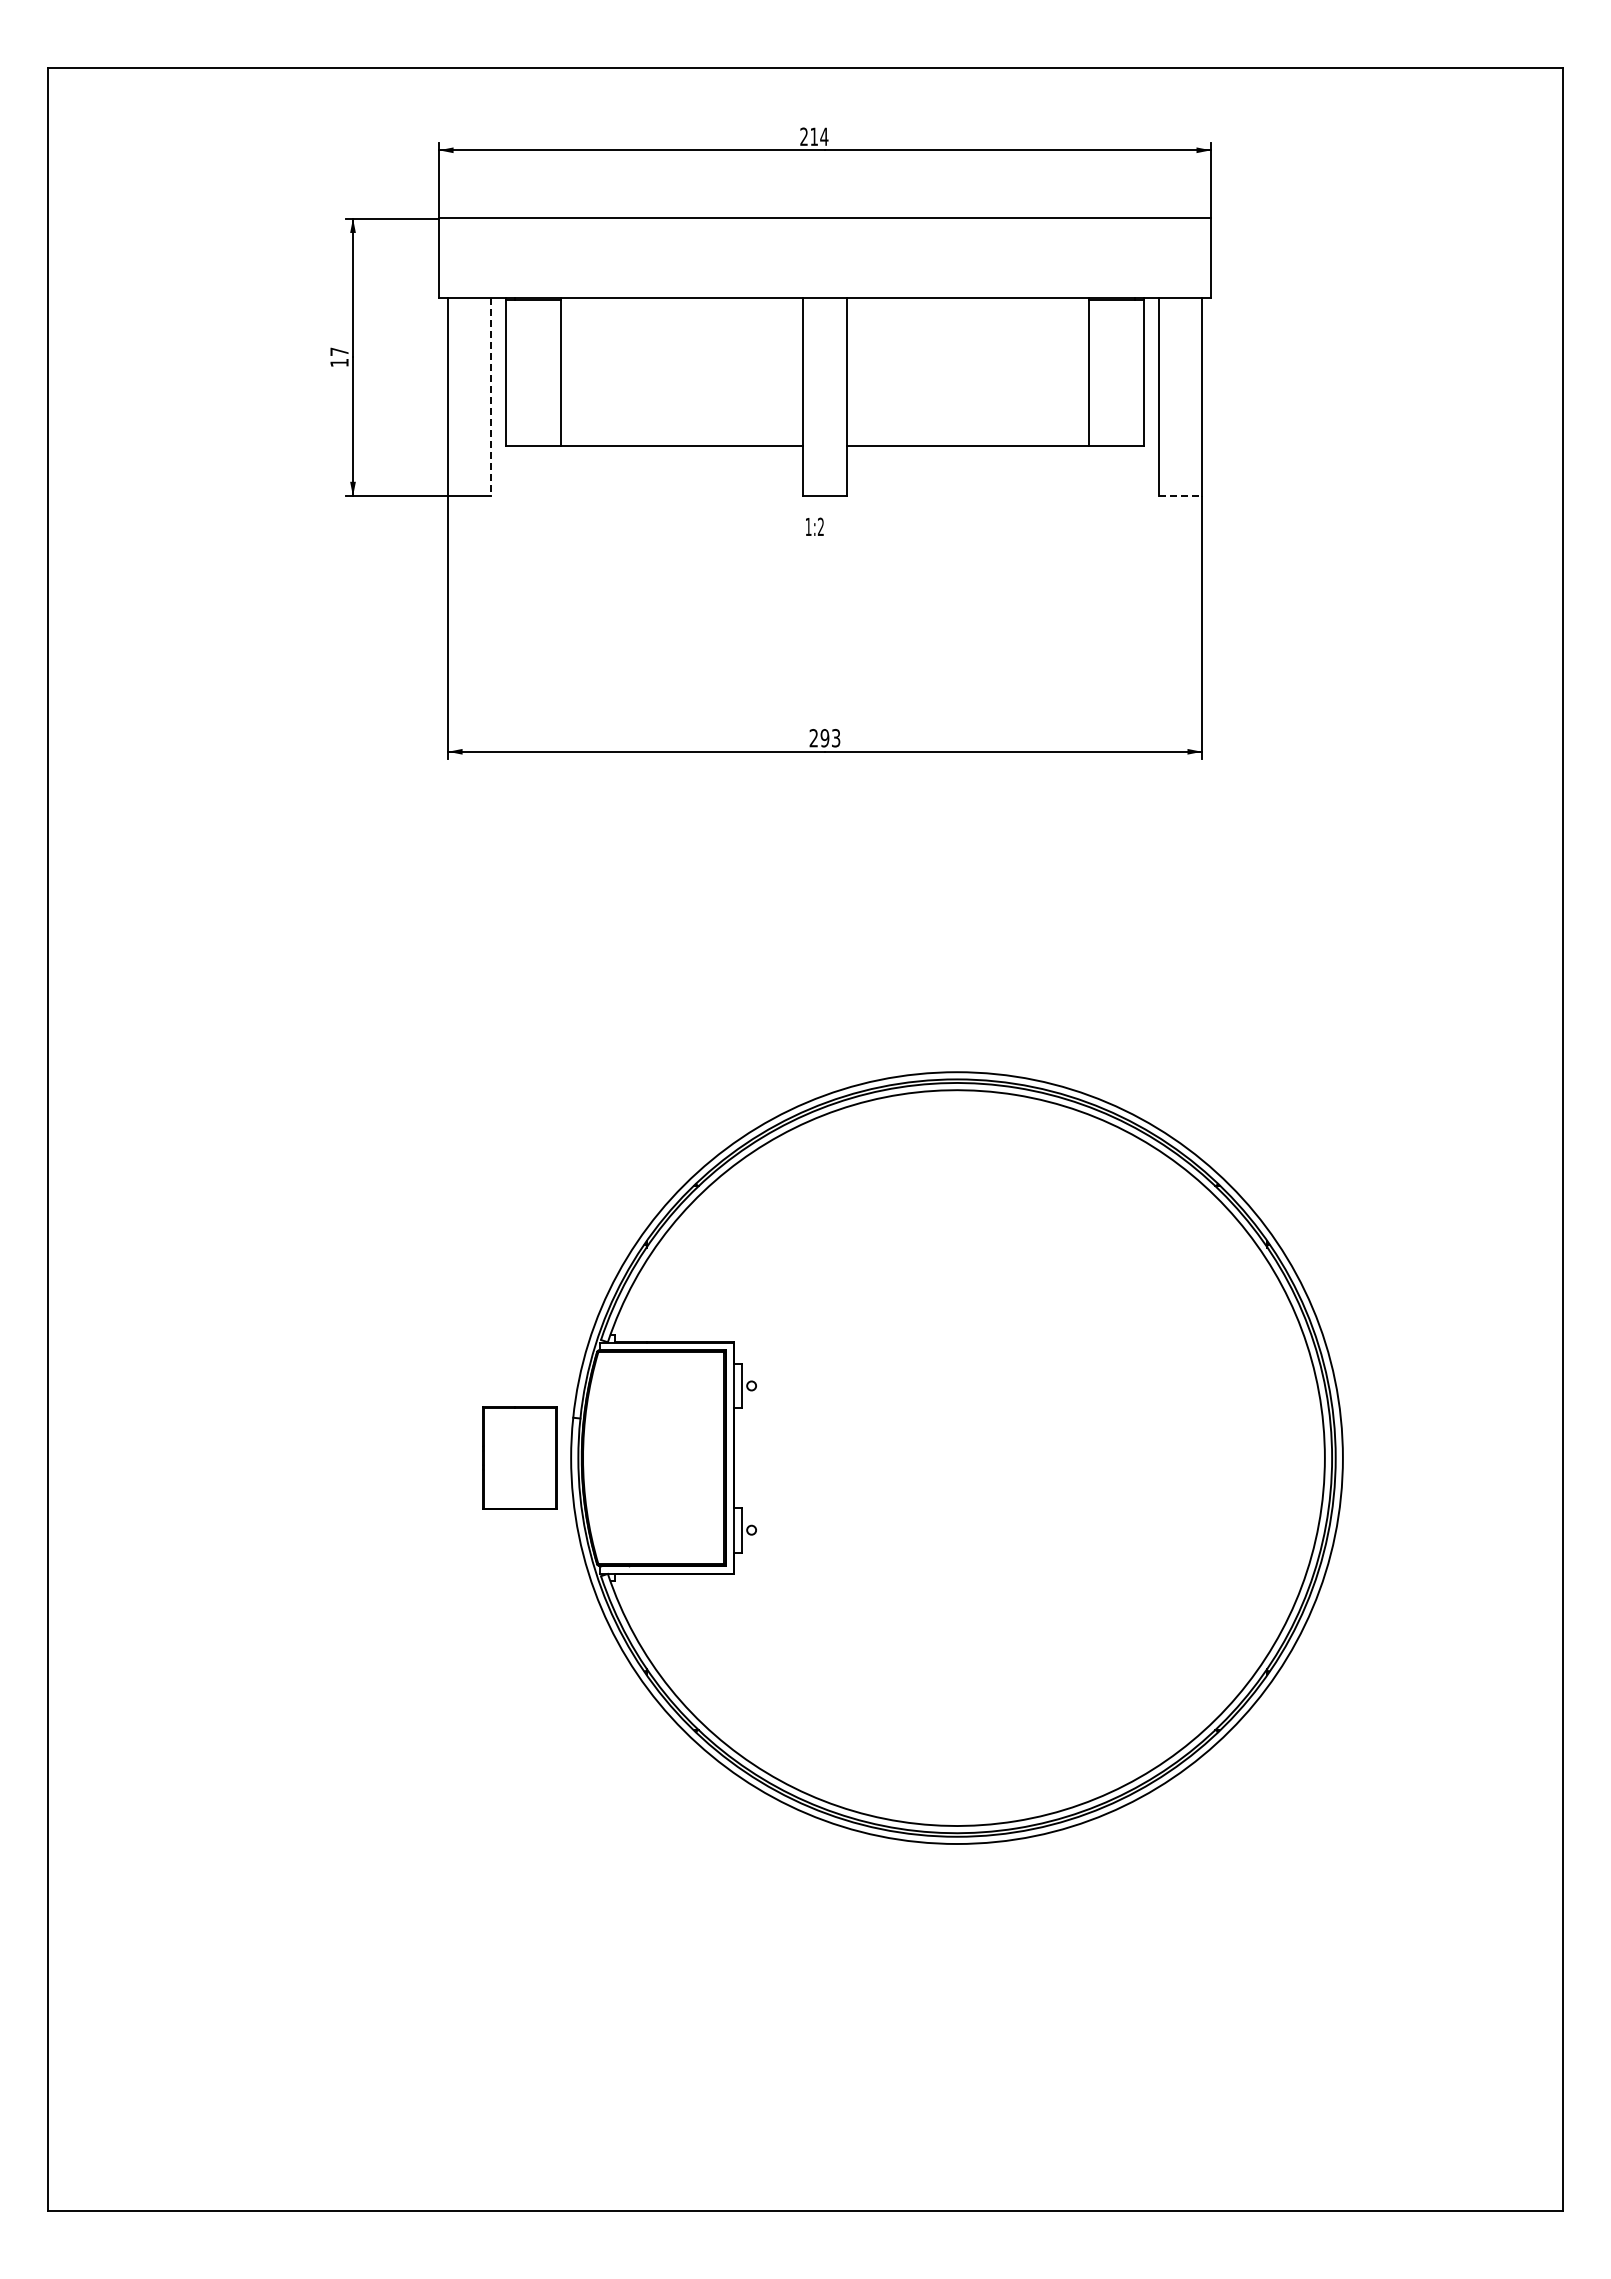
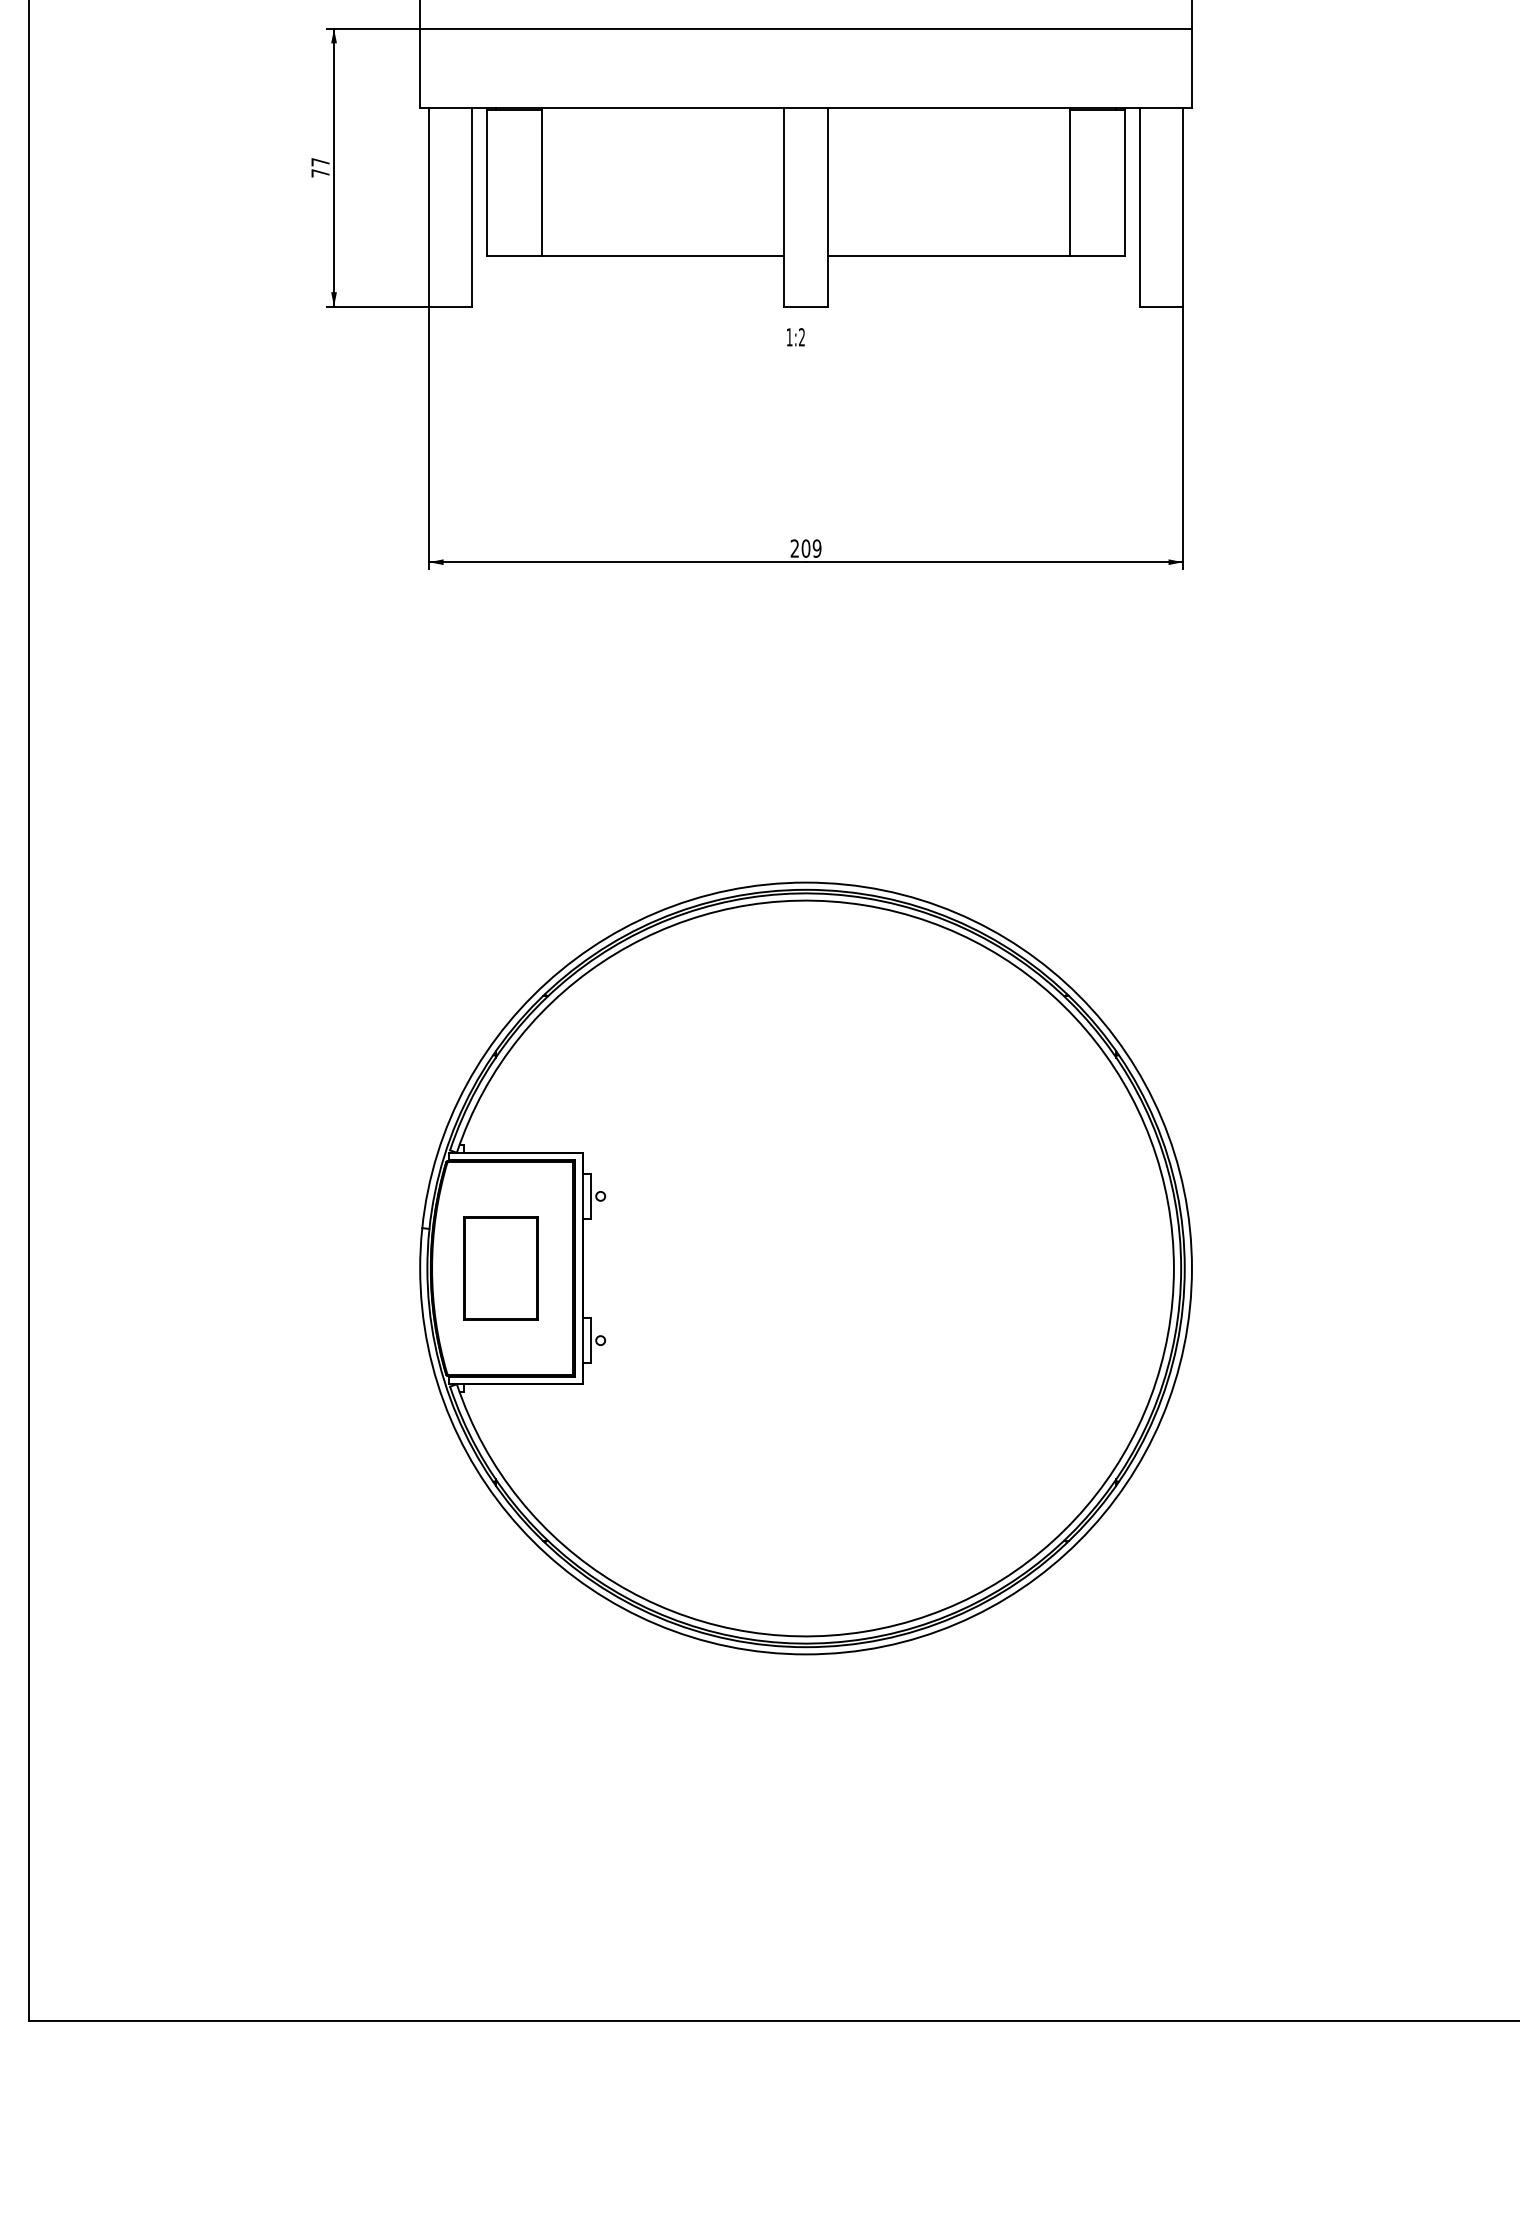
text: (339, 362) -> (320, 172), 17 -> 77
line: (491, 397) -> (472, 207), dashed -> solid
line: (1180, 496) -> (1161, 306), dashed -> solid
text: (830, 738) -> (811, 548), 293 -> 209
part: (956, 1457) -> (805, 1267), moved

